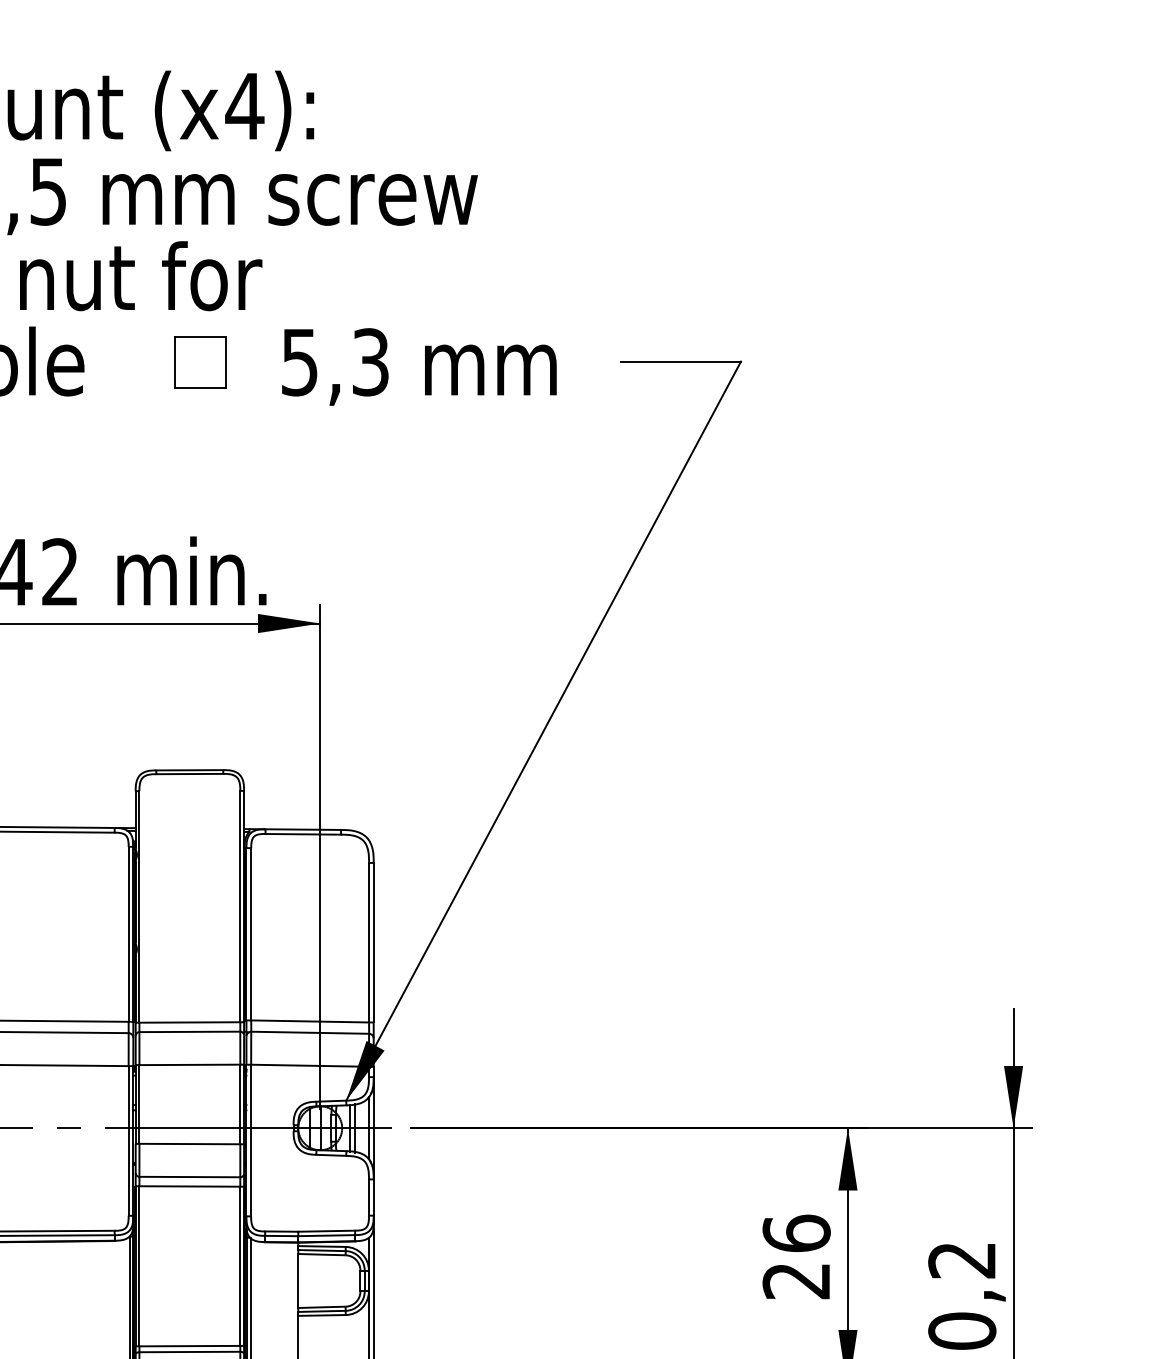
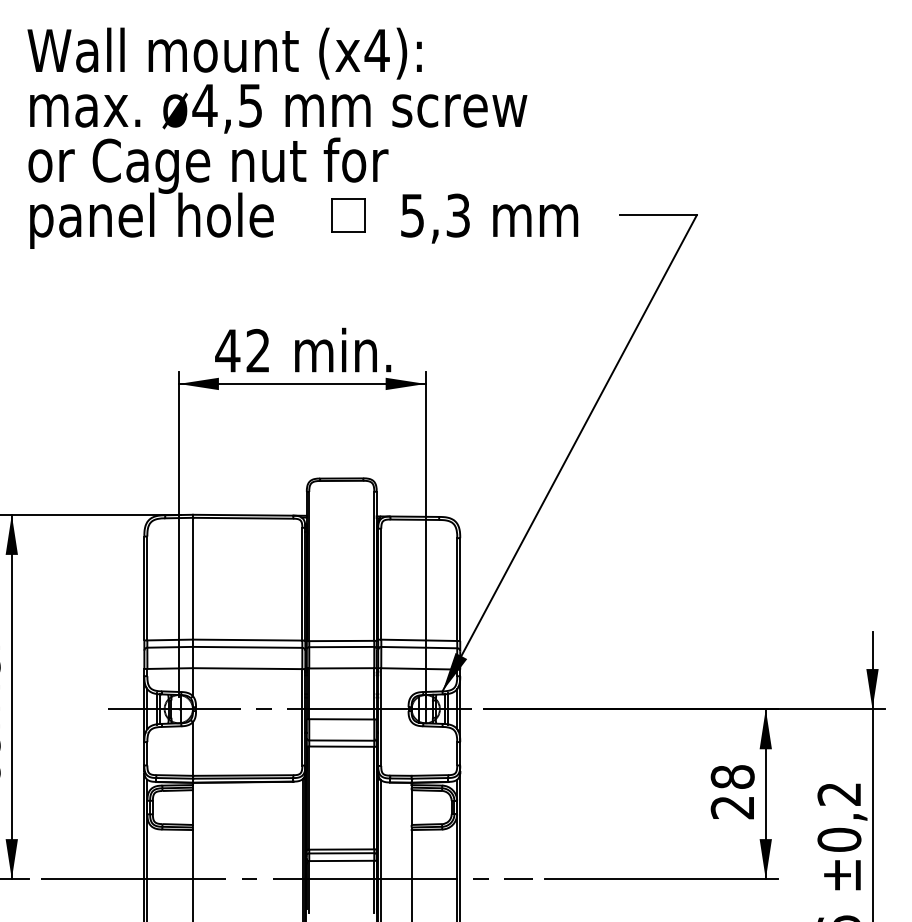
text: (796, 1232) -> (732, 776), 26 -> 28

